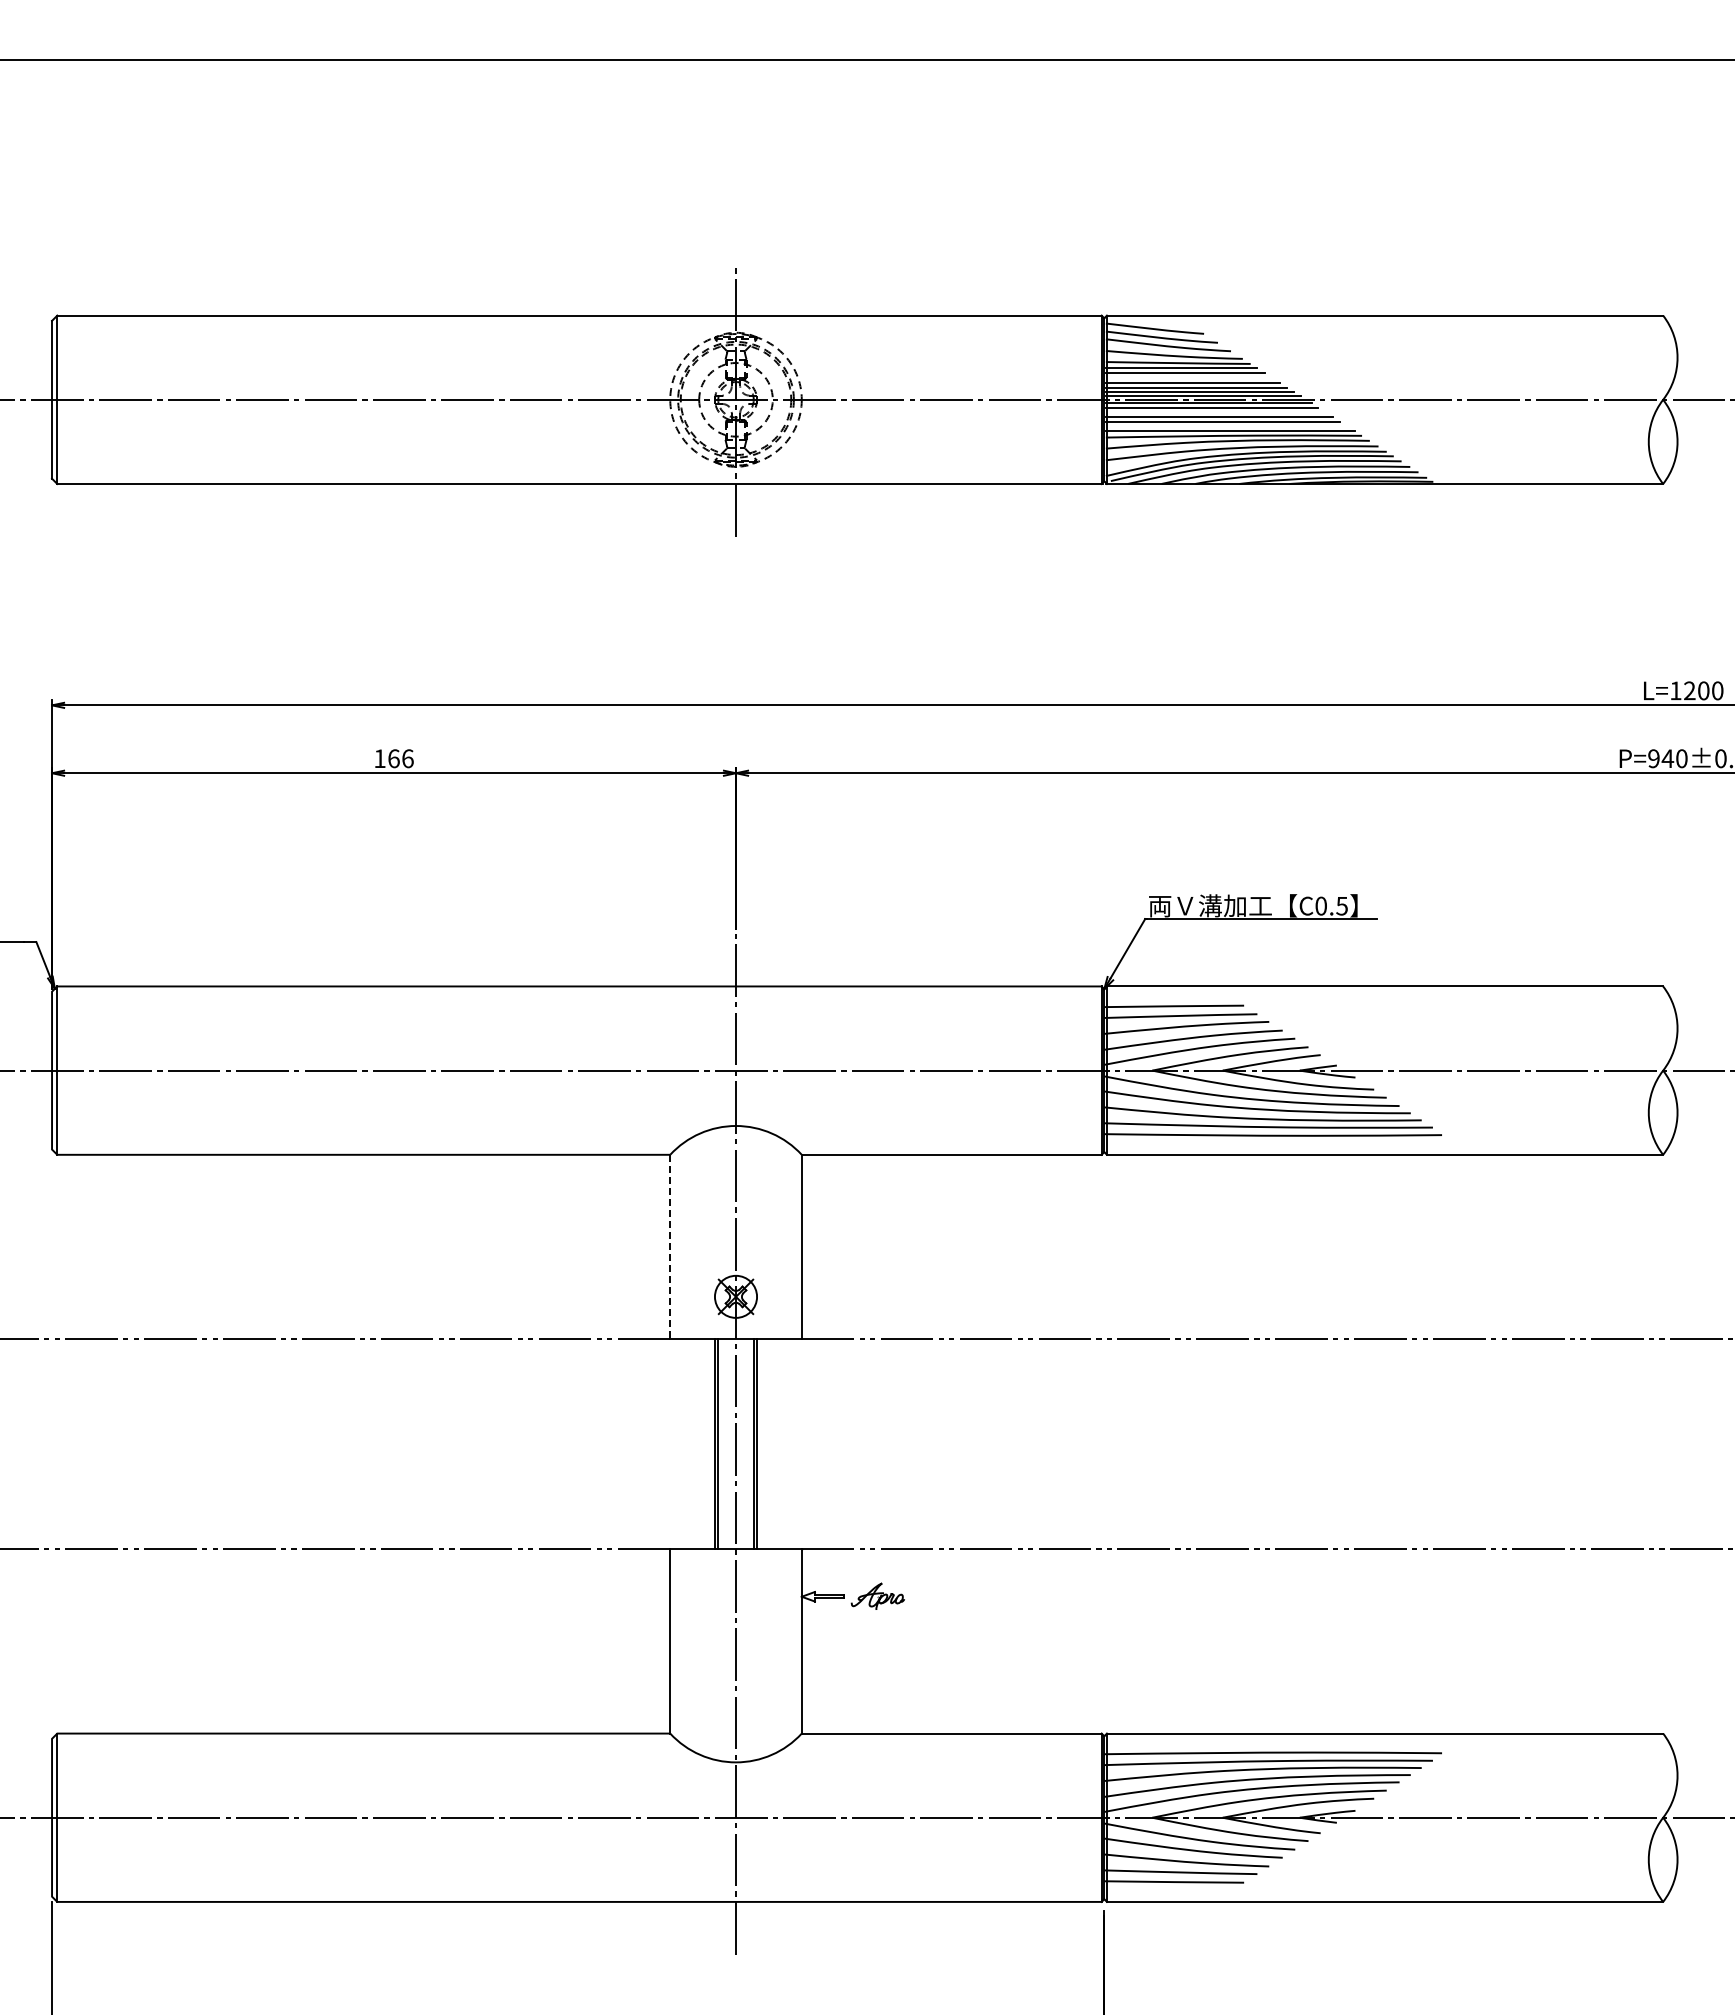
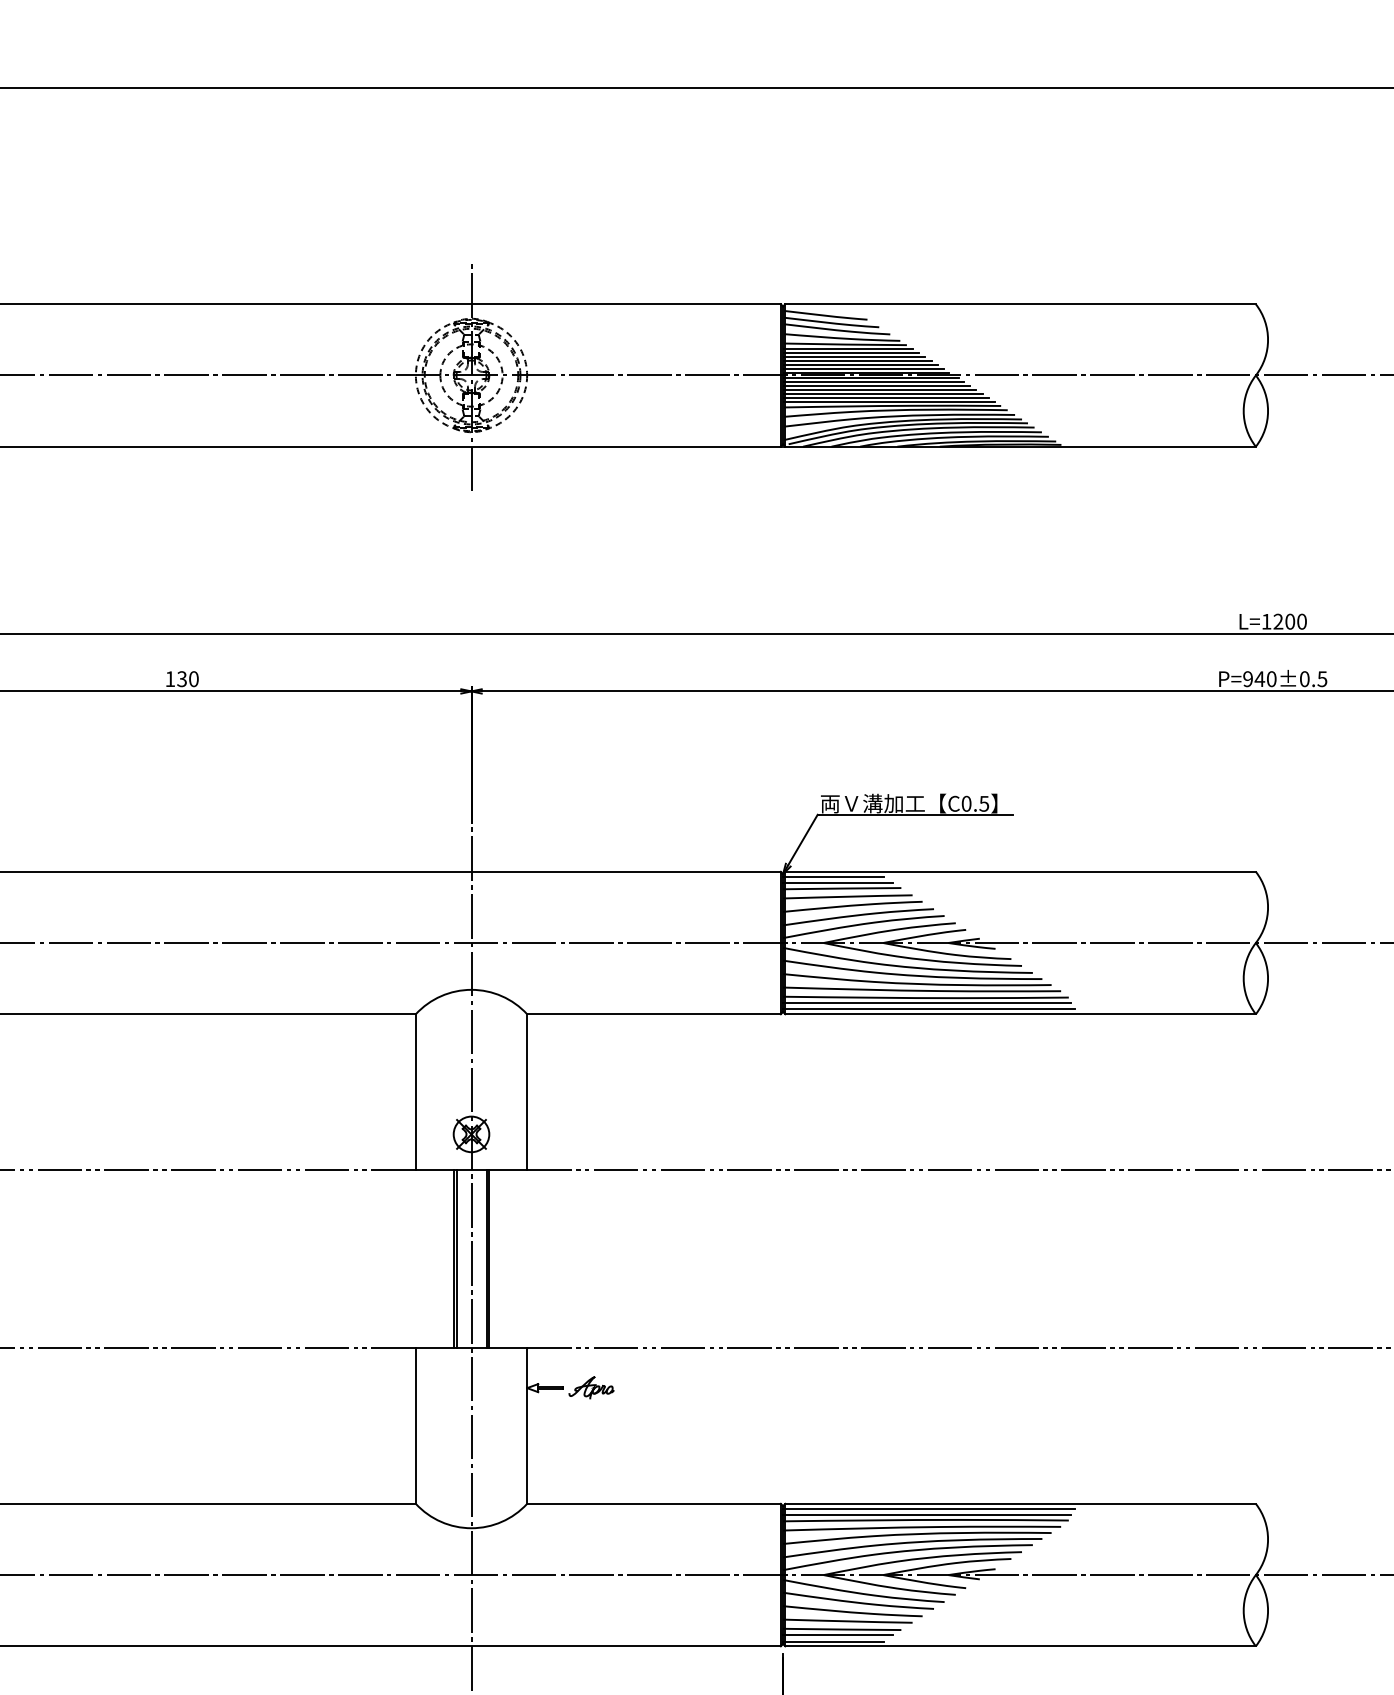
line: (1188, 377) -> (854, 356), added
line: (1215, 412) -> (877, 386), added
line: (1226, 426) -> (886, 398), added
text: (400, 758) -> (187, 678), 166 -> 130
line: (1163, 992) -> (833, 876), added
line: (1169, 999) -> (838, 882), added
line: (1274, 1141) -> (927, 1002), added
line: (1276, 1149) -> (928, 1009), added
line: (670, 1247) -> (416, 1092), dashed -> solid
line: (1276, 1739) -> (928, 1508), added
line: (1274, 1746) -> (927, 1514), added
line: (1169, 1888) -> (838, 1634), added
line: (1163, 1896) -> (833, 1641), added

